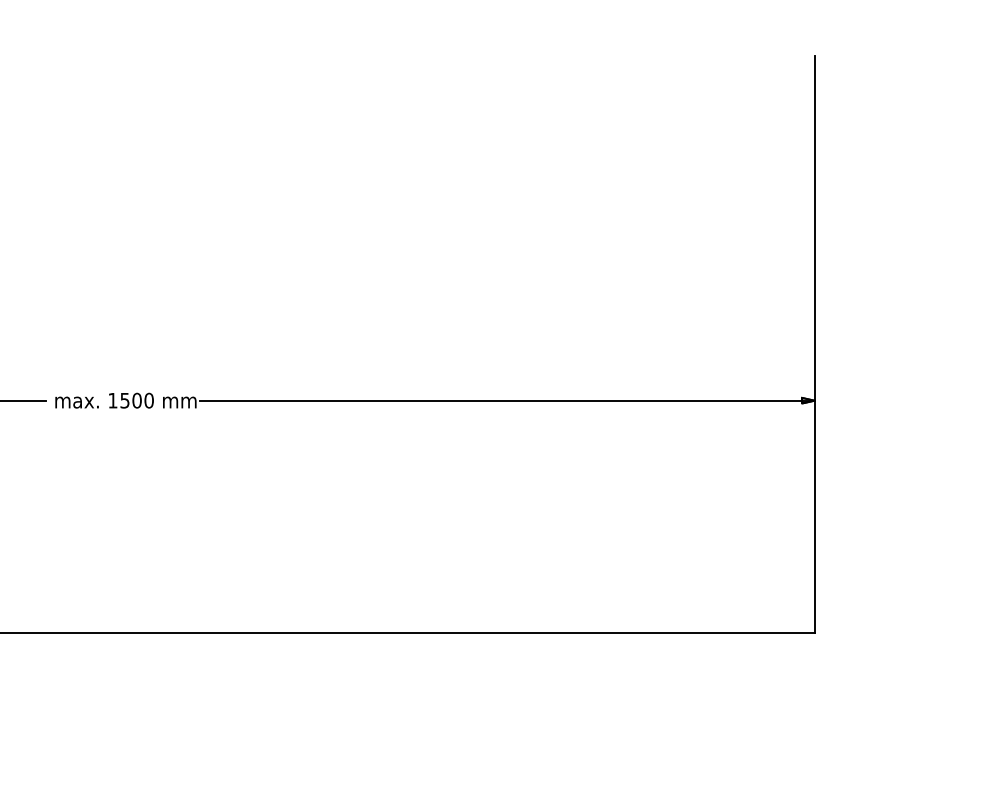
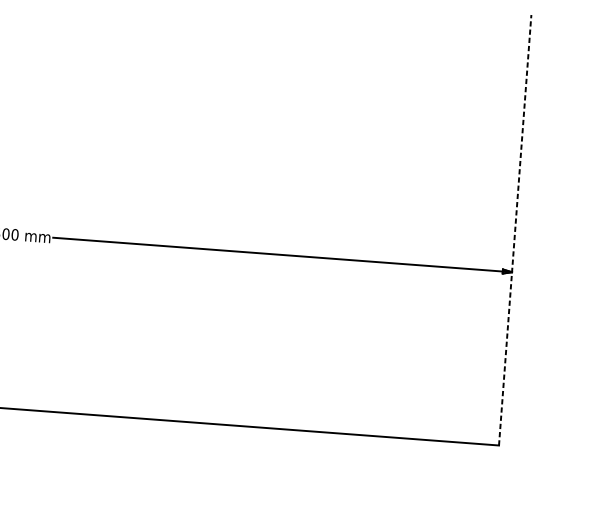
line: (814, 344) -> (515, 230), solid -> dashed

